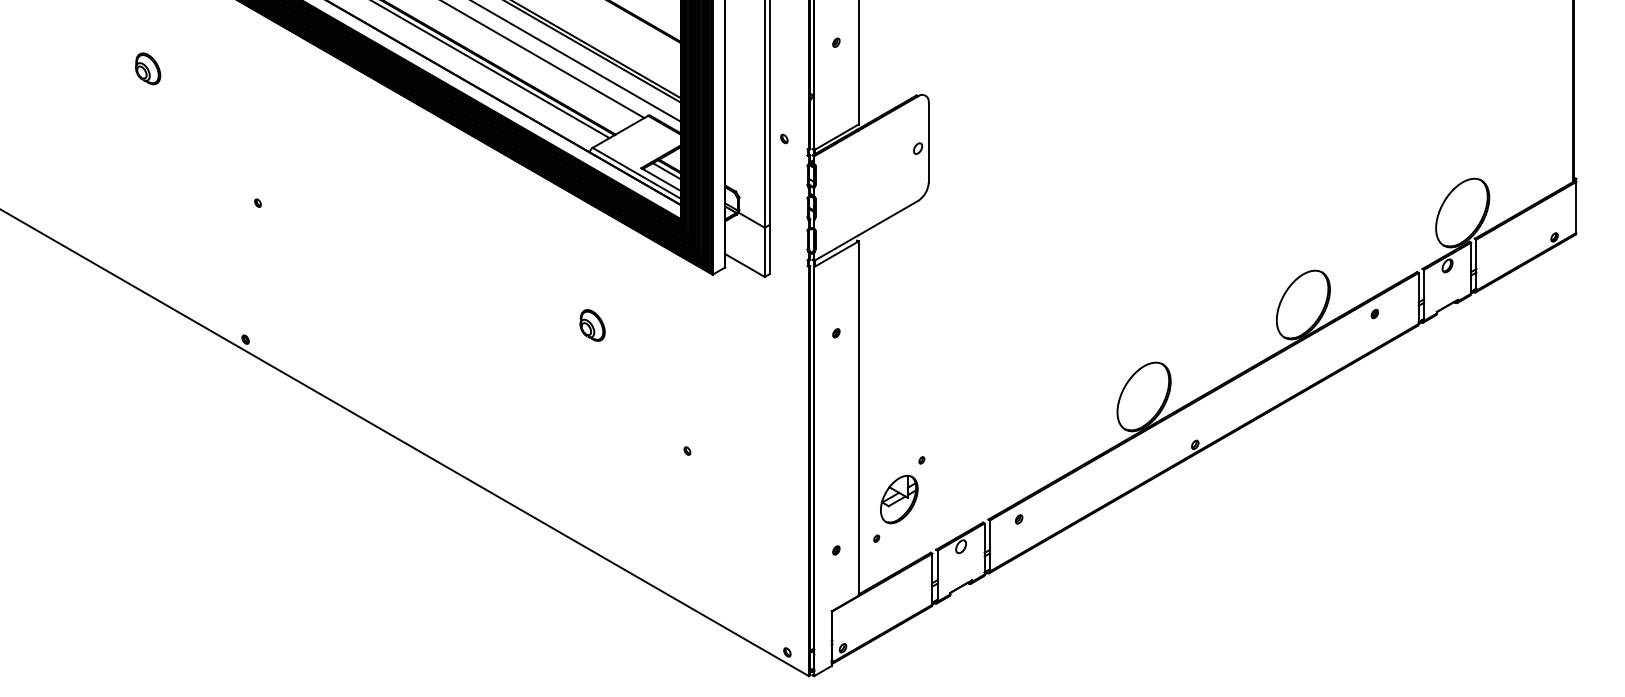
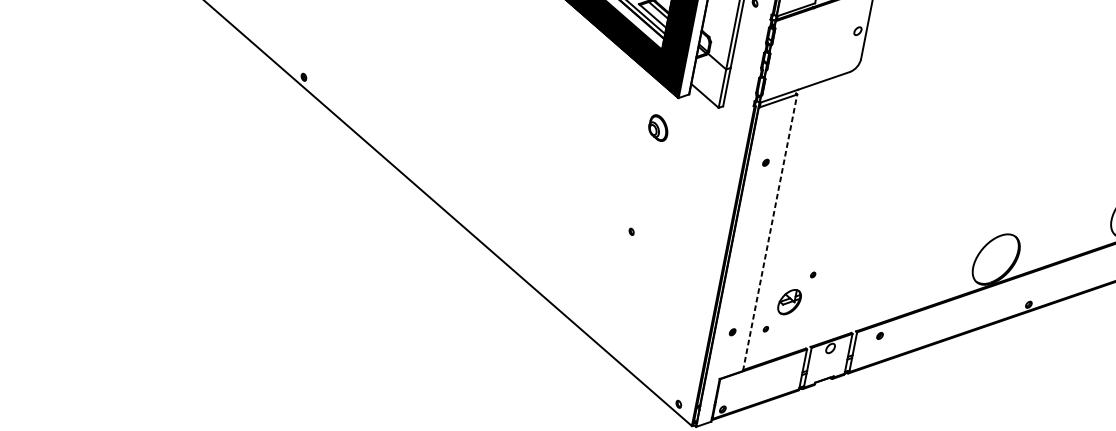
part: (592, 325) -> (658, 128), moved
line: (858, 418) -> (770, 232), solid -> dashed
part: (899, 499) -> (789, 302), size x0.7

